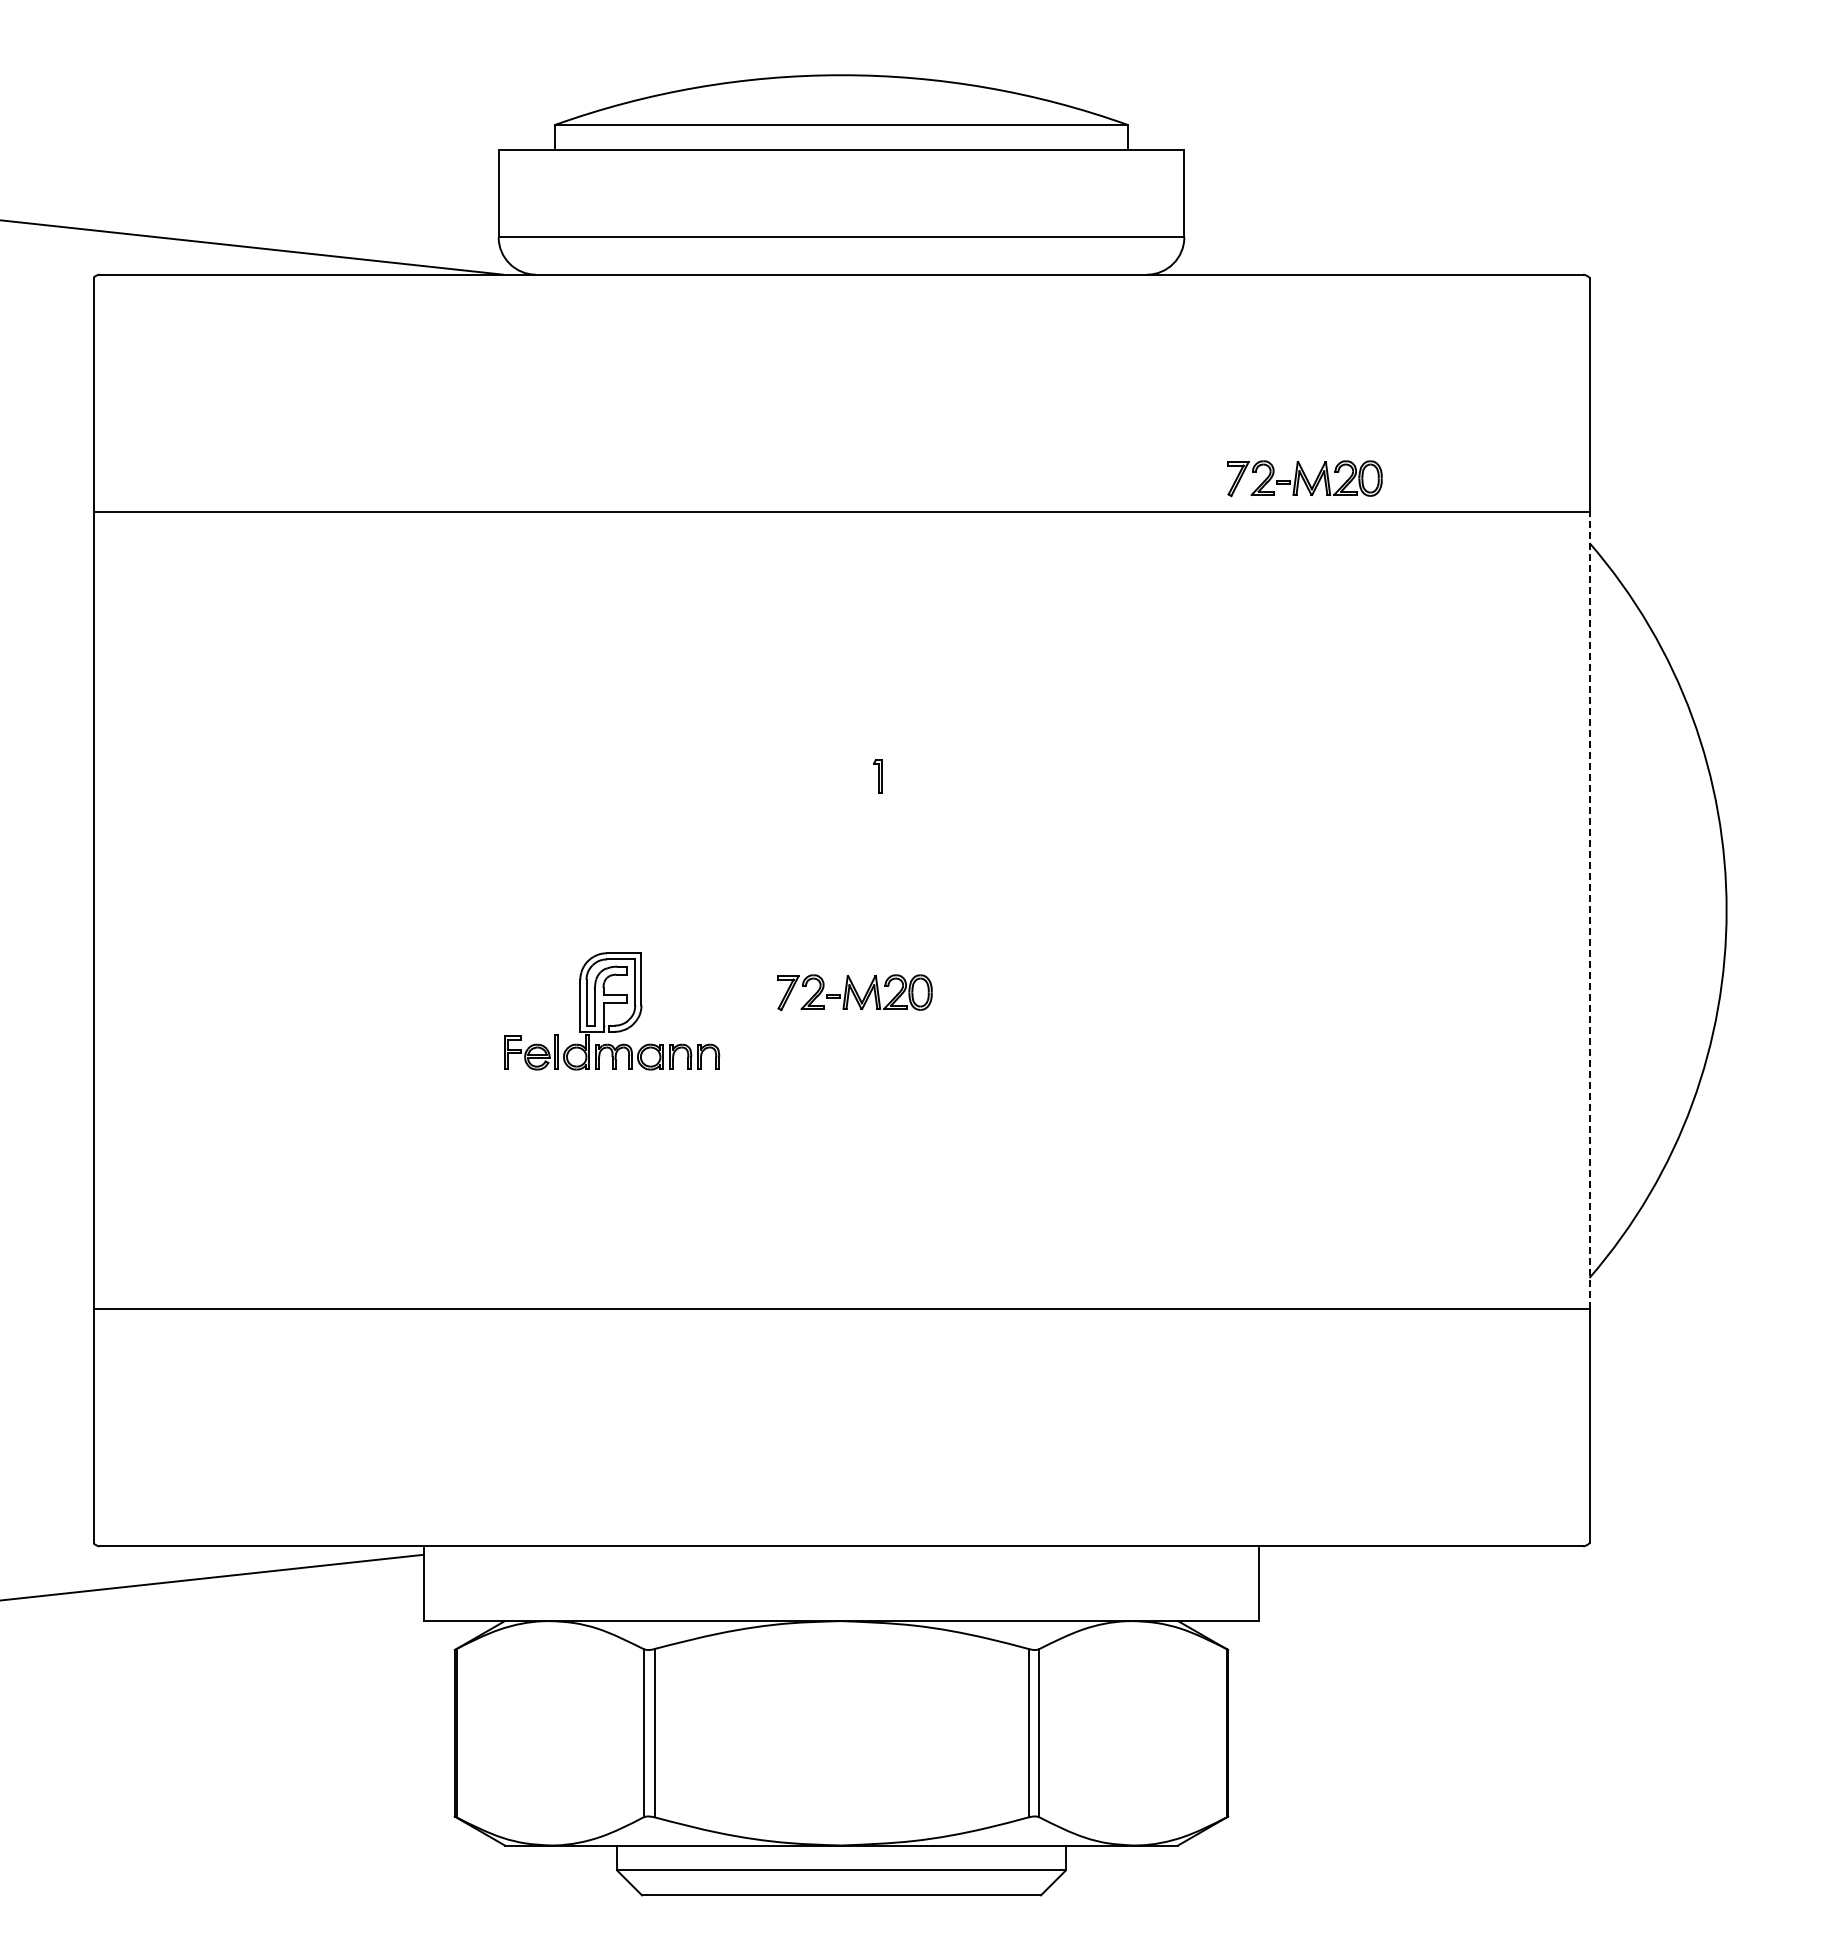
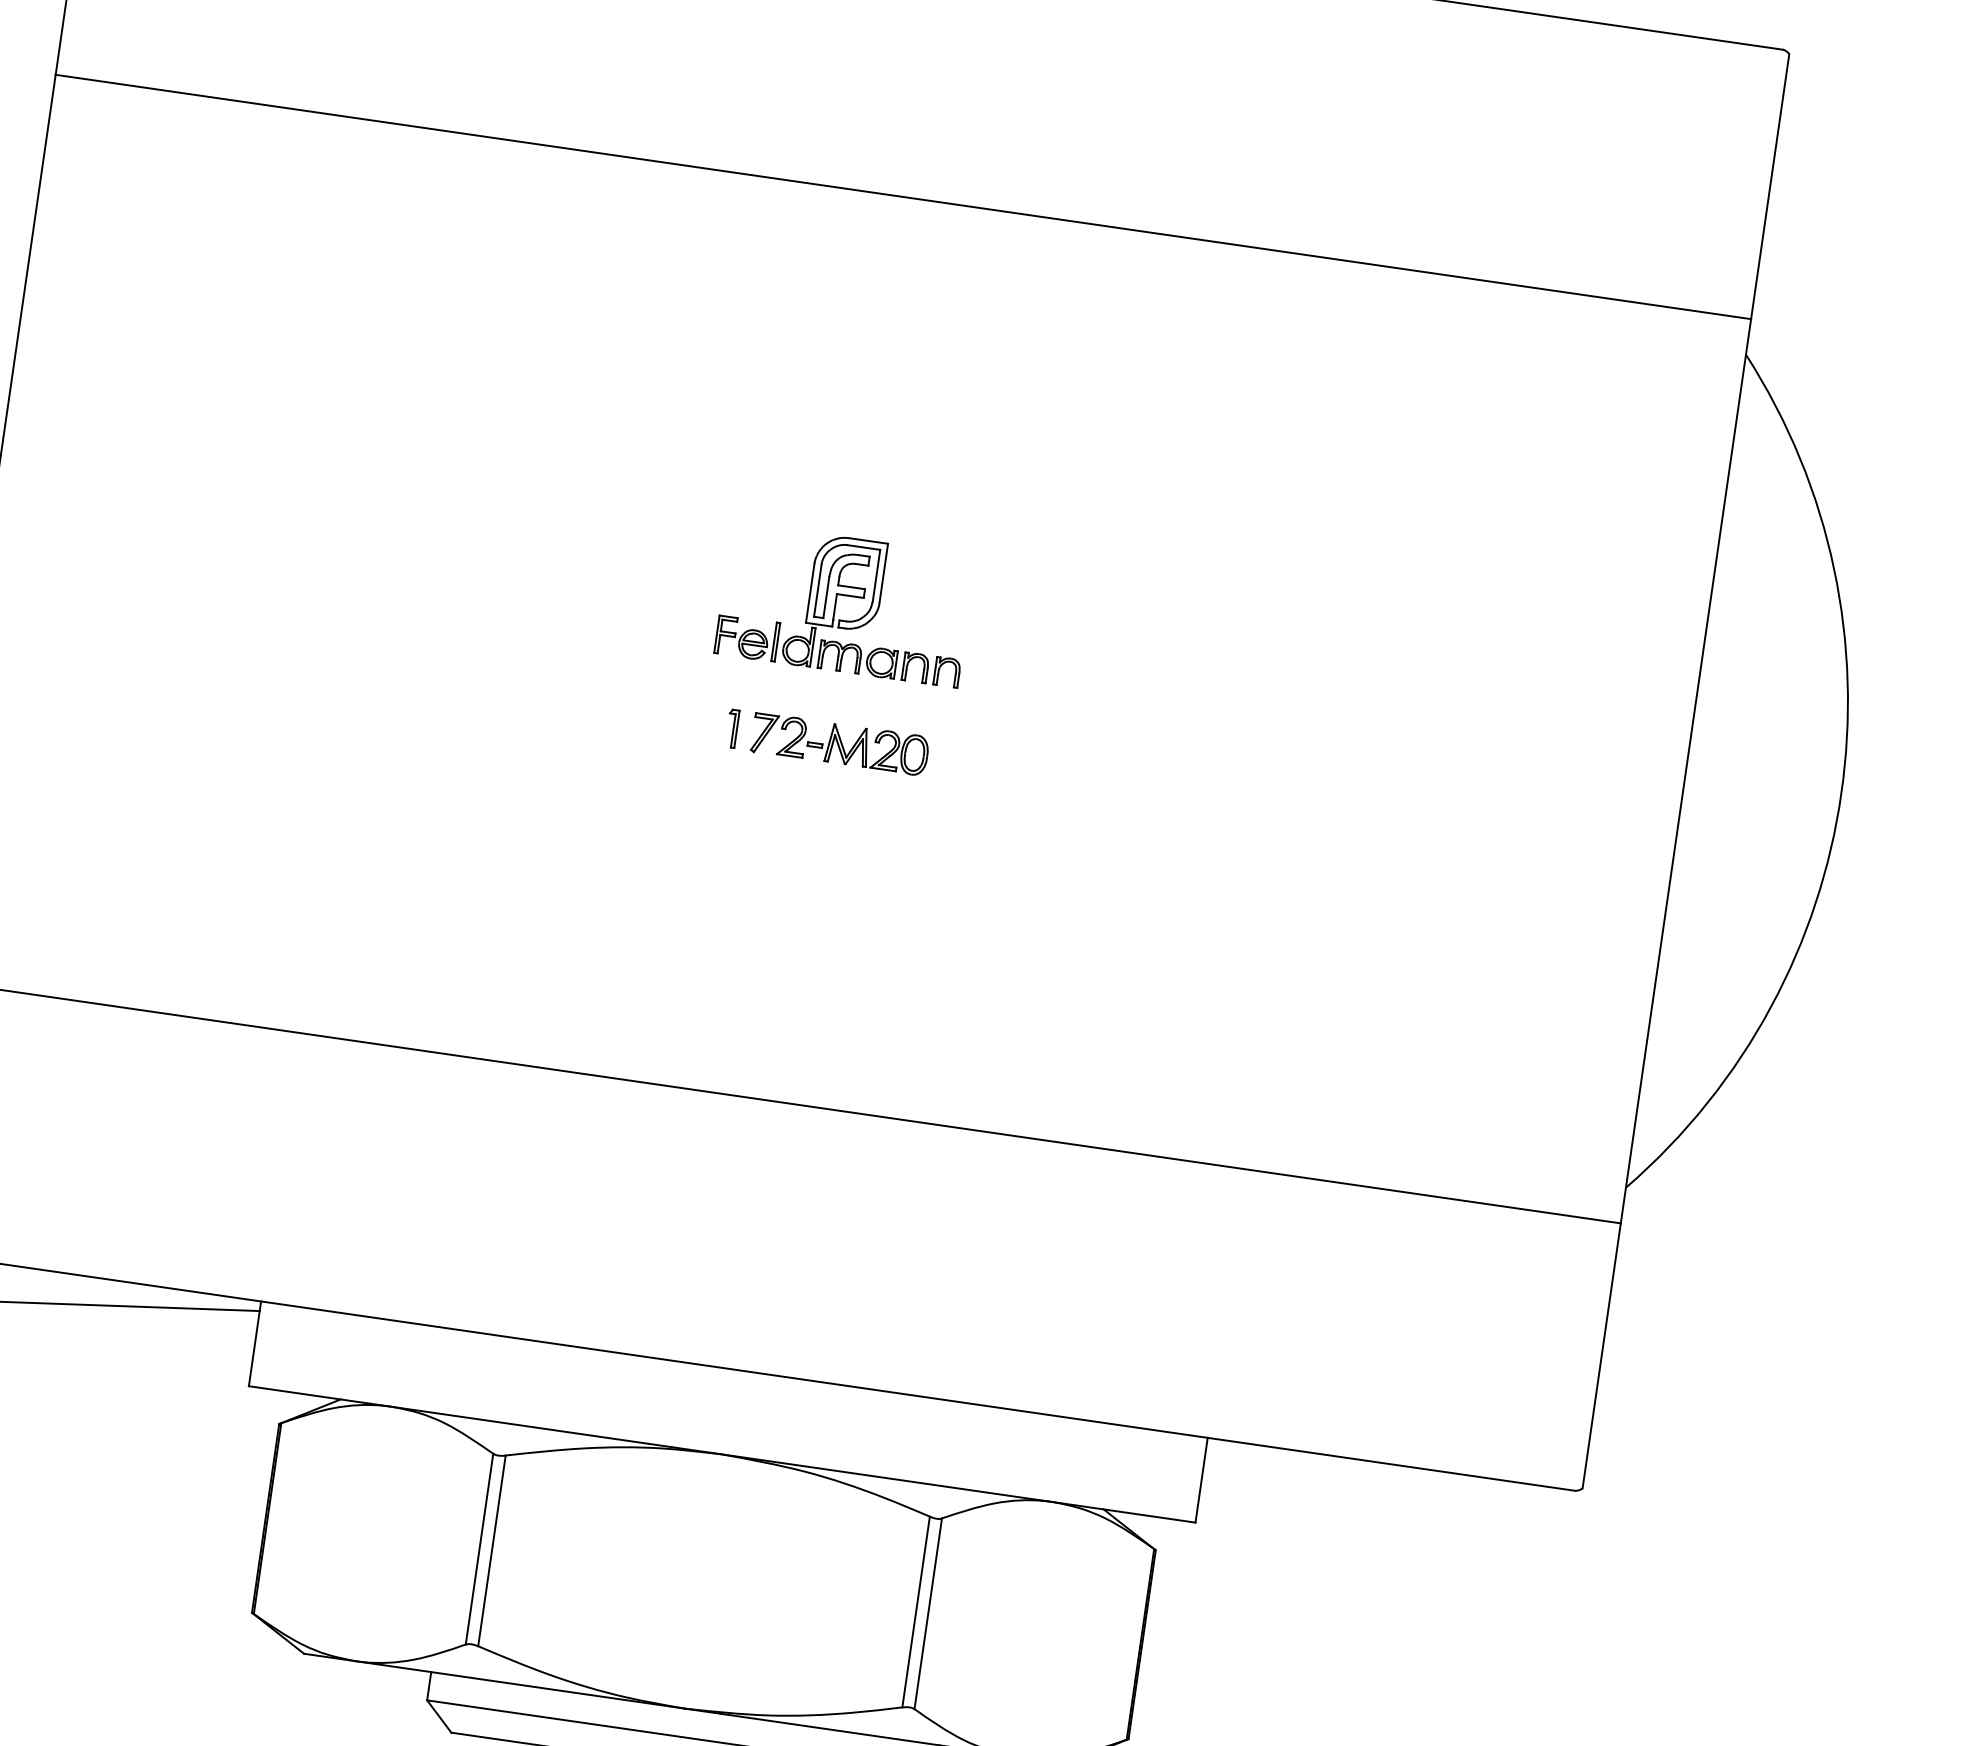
part: (1304, 478) -> (1433, 235), removed
part: (877, 776) -> (731, 728), moved
line: (1589, 910) -> (1685, 771), dashed -> solid
part: (612, 1003) -> (847, 595), moved

